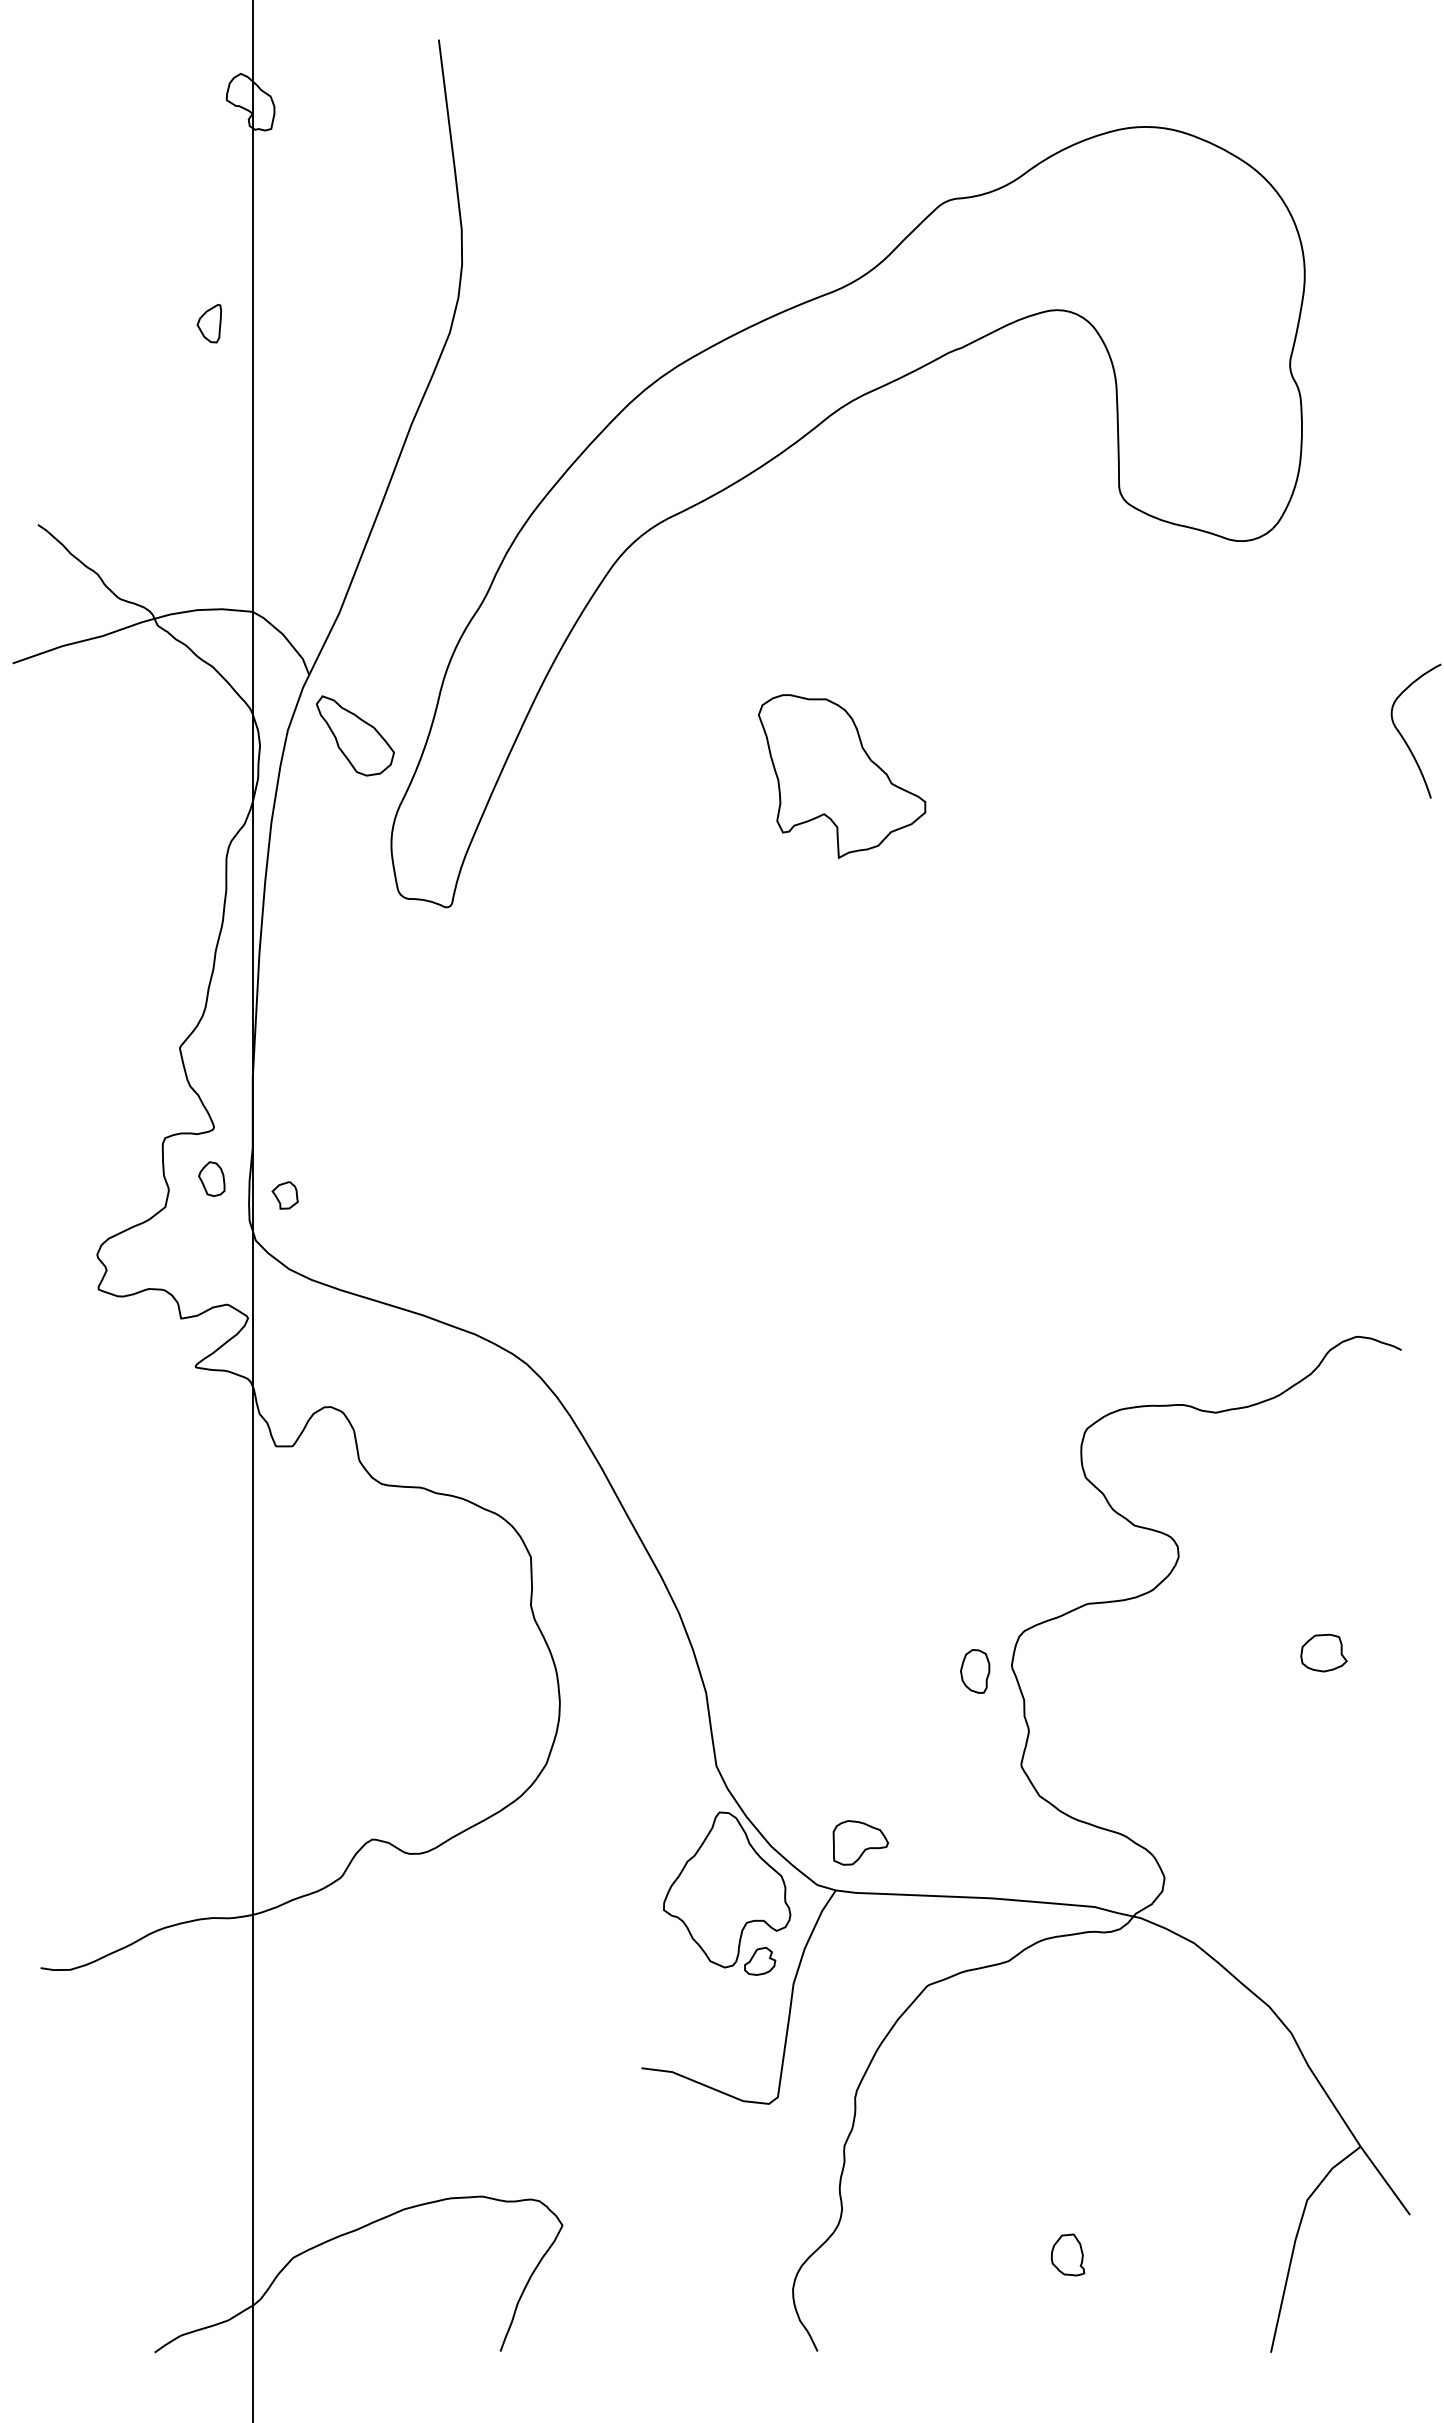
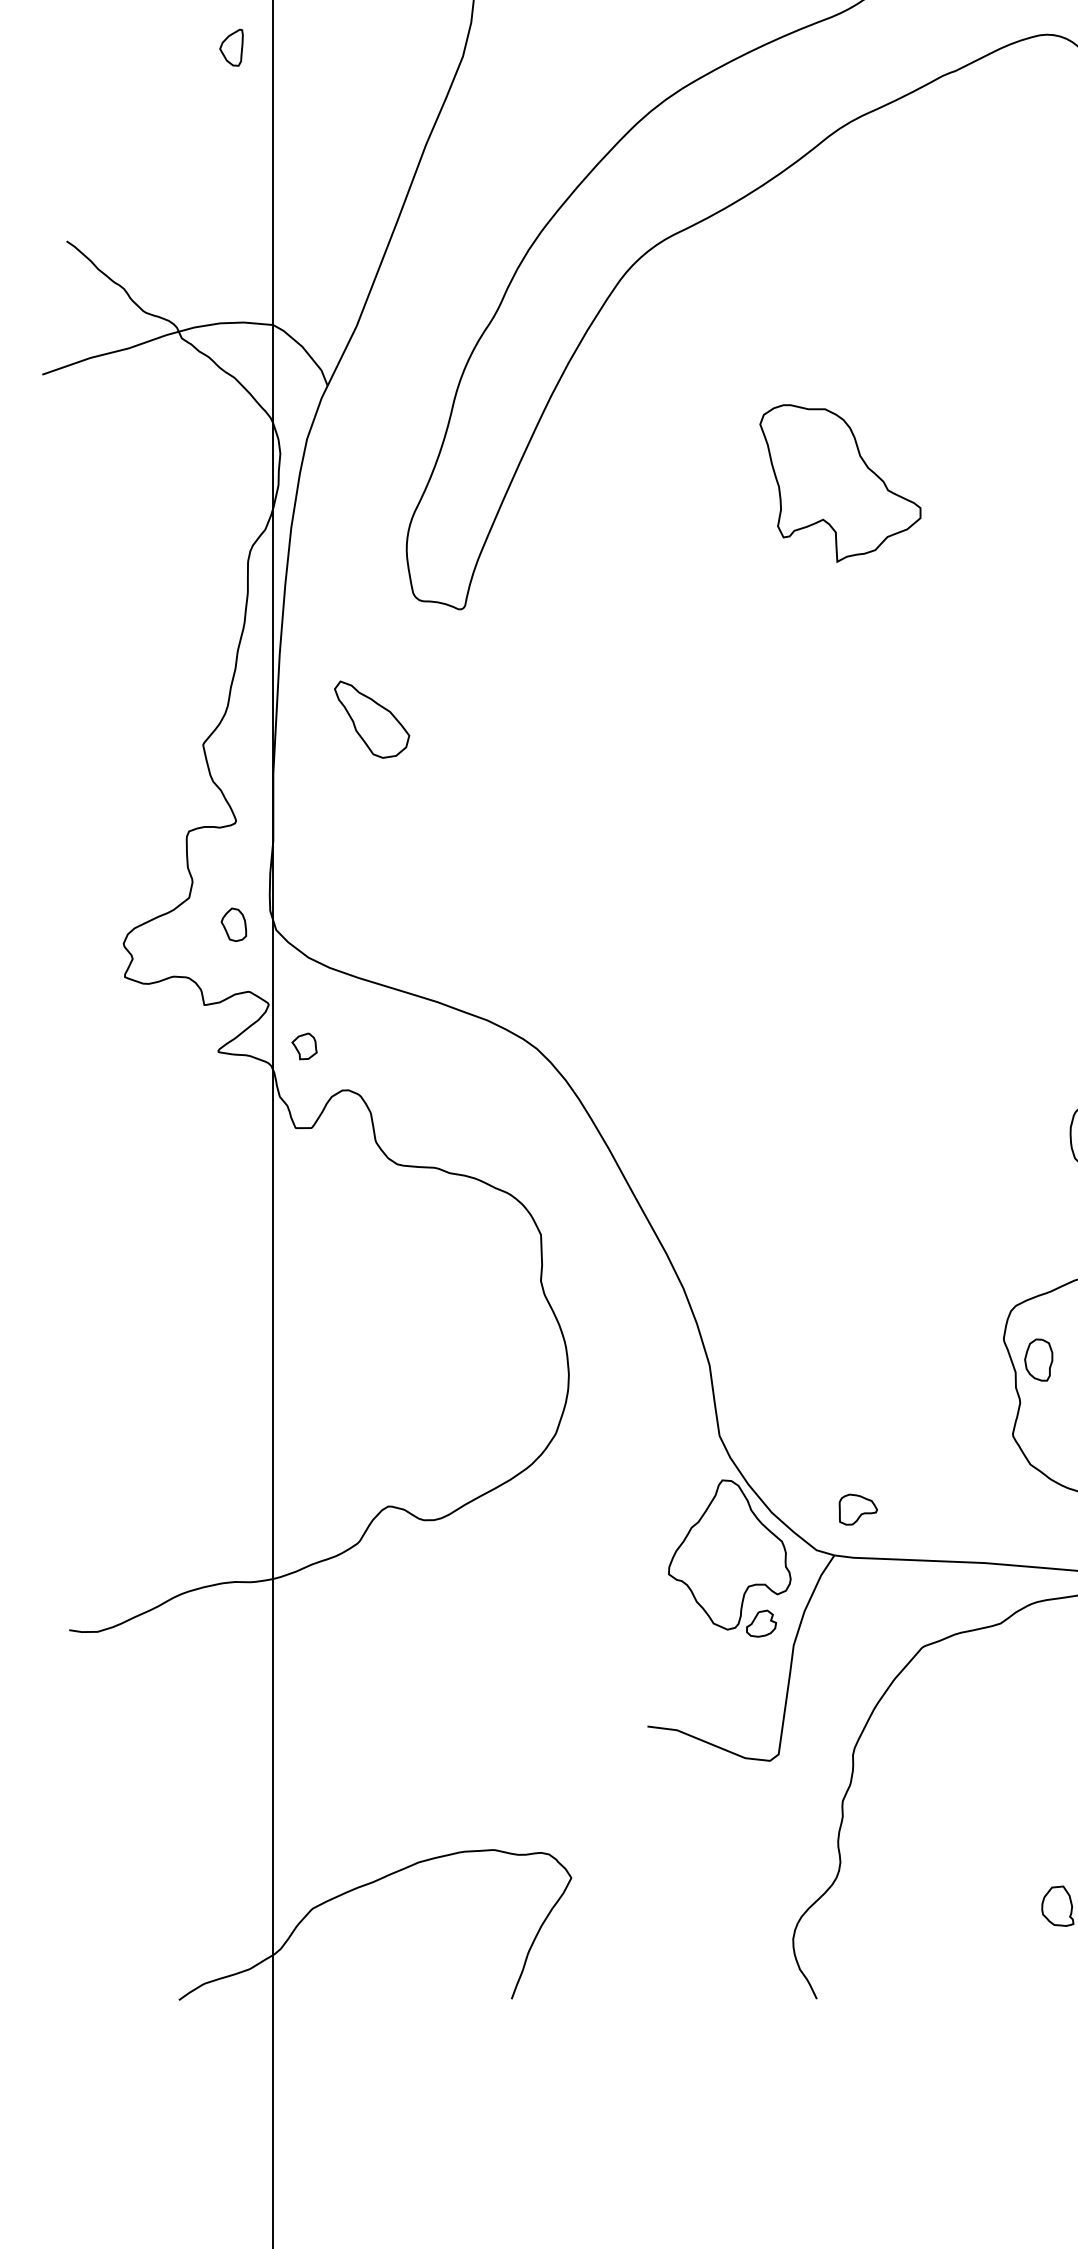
part: (354, 735) -> (371, 719), moved
part: (211, 1178) -> (233, 924), moved
part: (284, 1195) -> (303, 1046), moved
part: (975, 1671) -> (1039, 1360), moved
part: (860, 1842) -> (858, 1509), size x0.71

